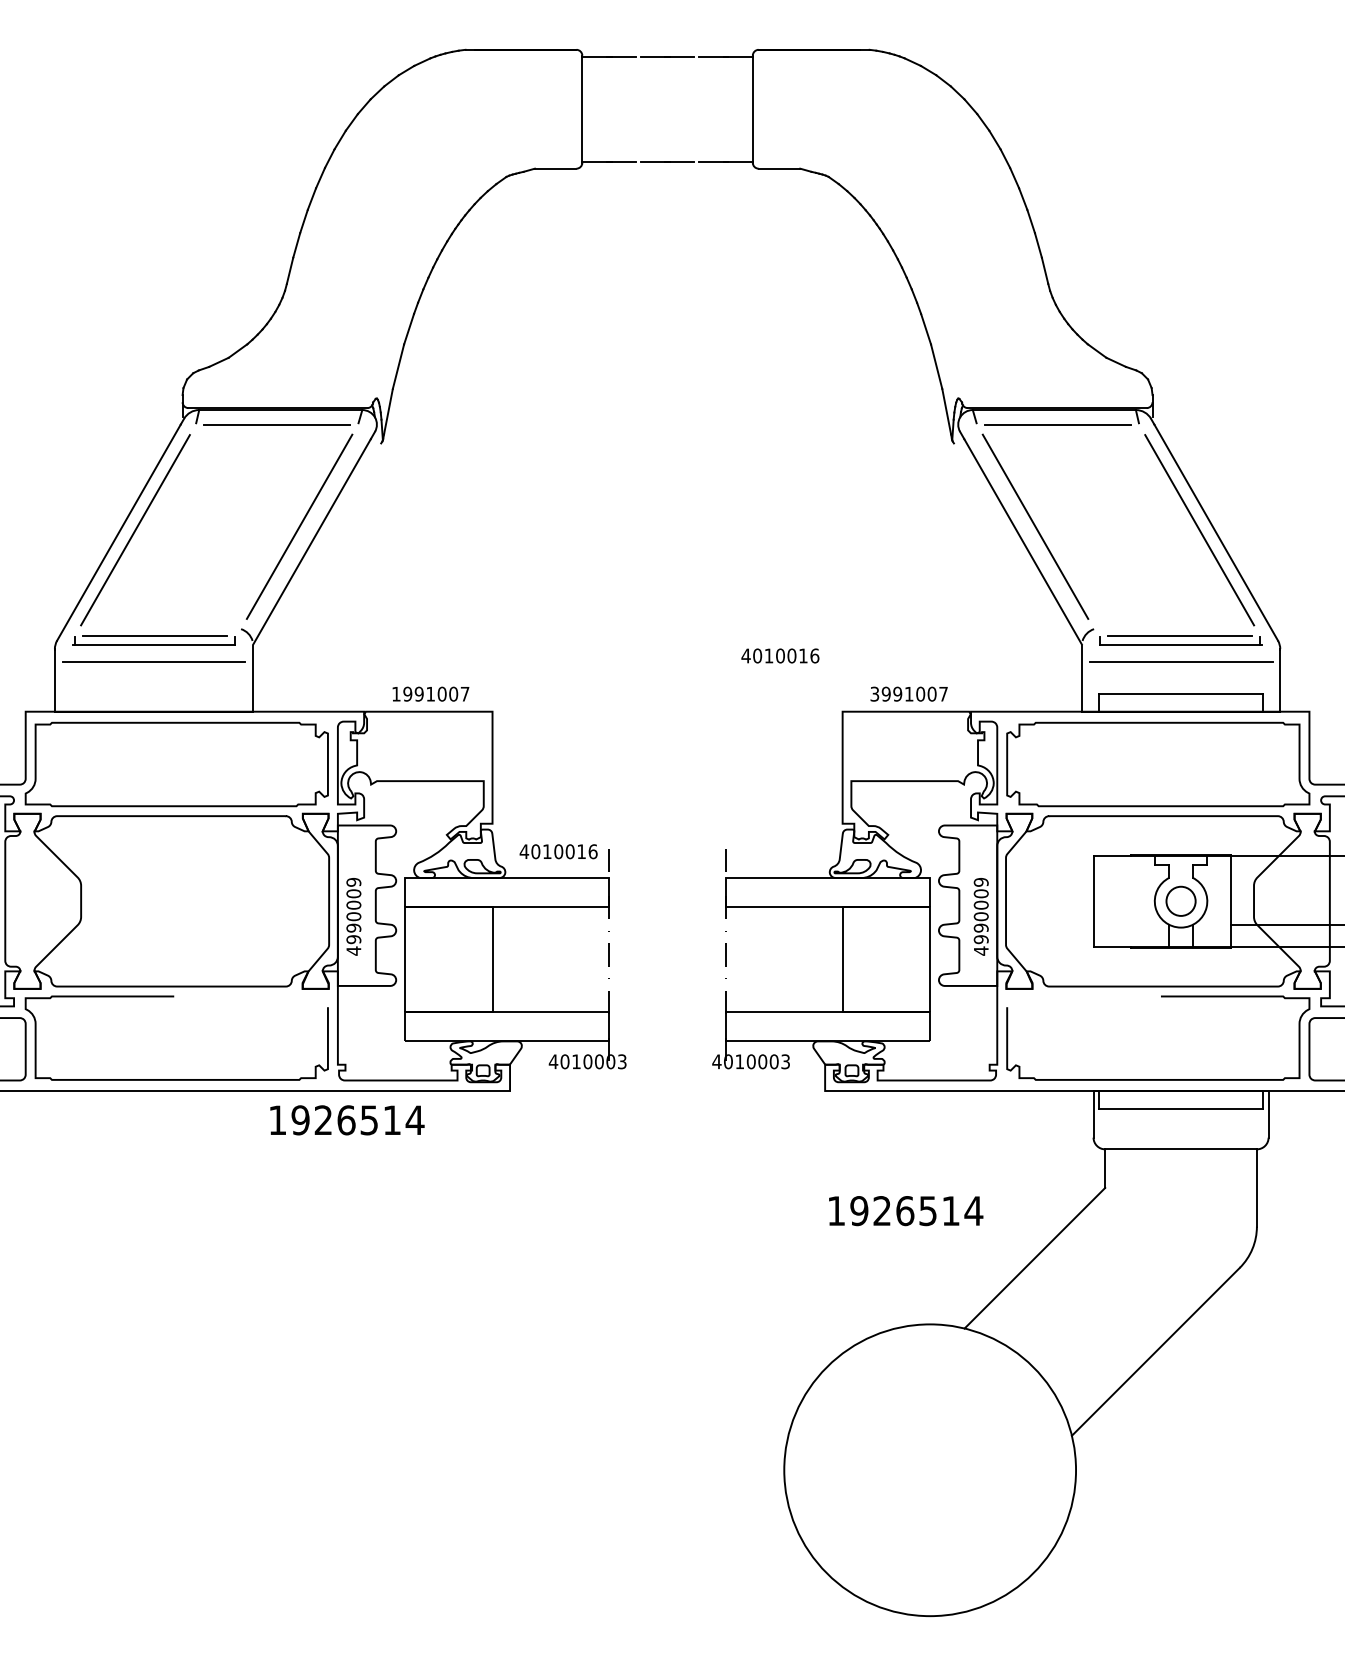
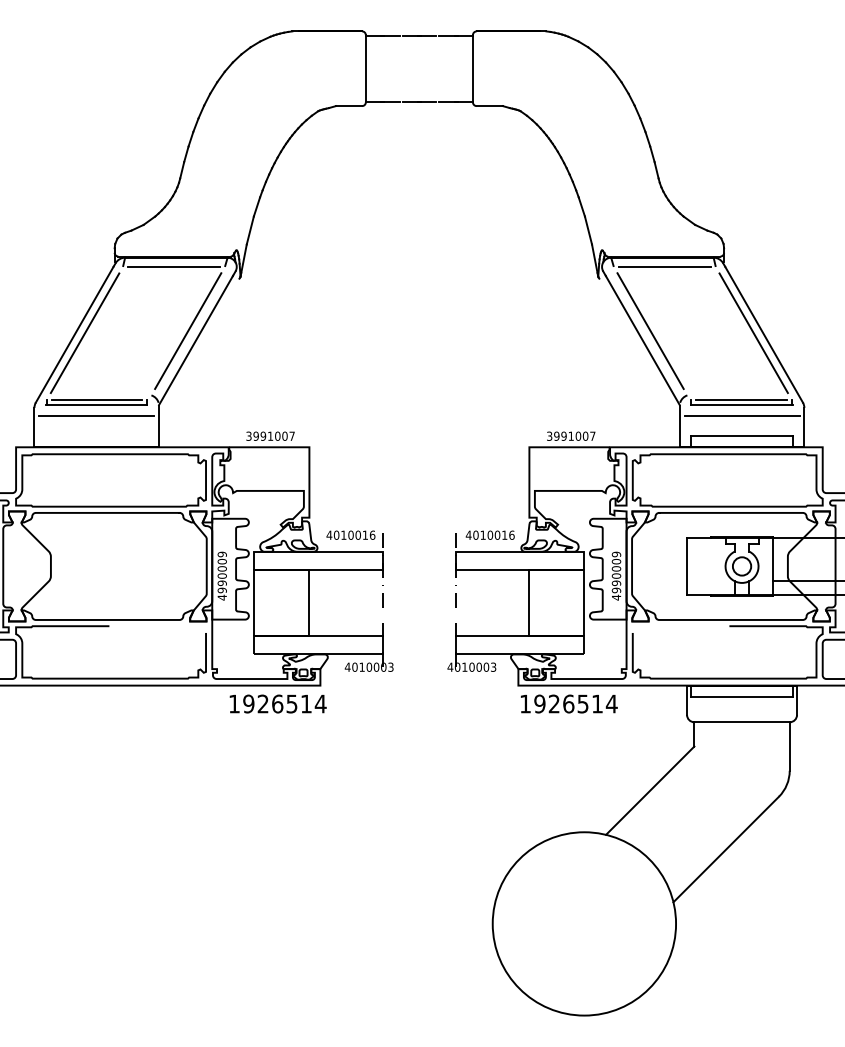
text: (779, 654) -> (489, 534), moved
text: (395, 692) -> (248, 435), 1991007 -> 3991007
text: (346, 1119) -> (277, 703), moved
text: (906, 1210) -> (569, 703), moved

